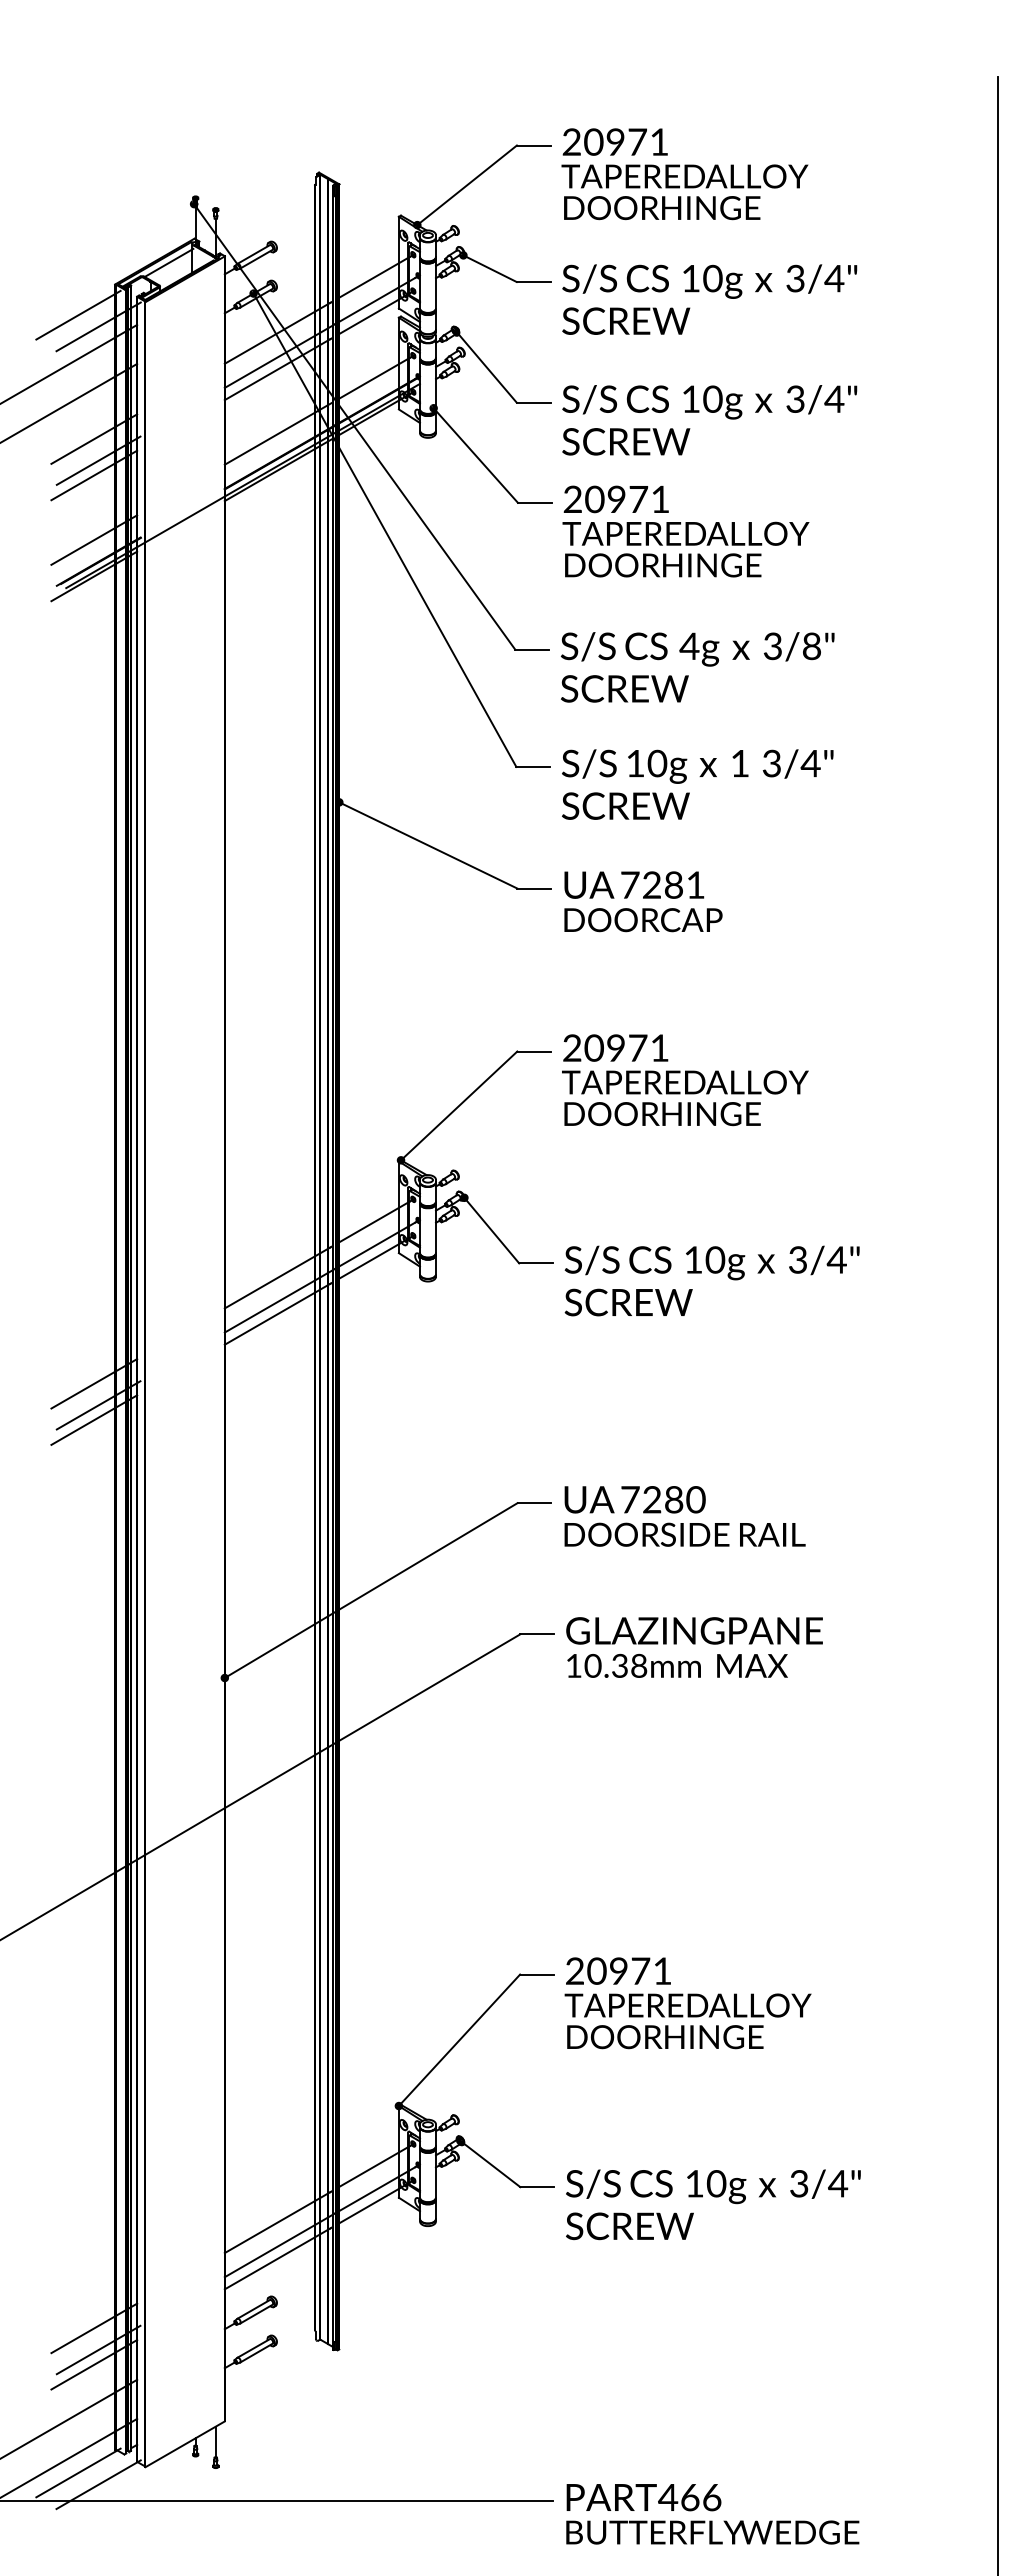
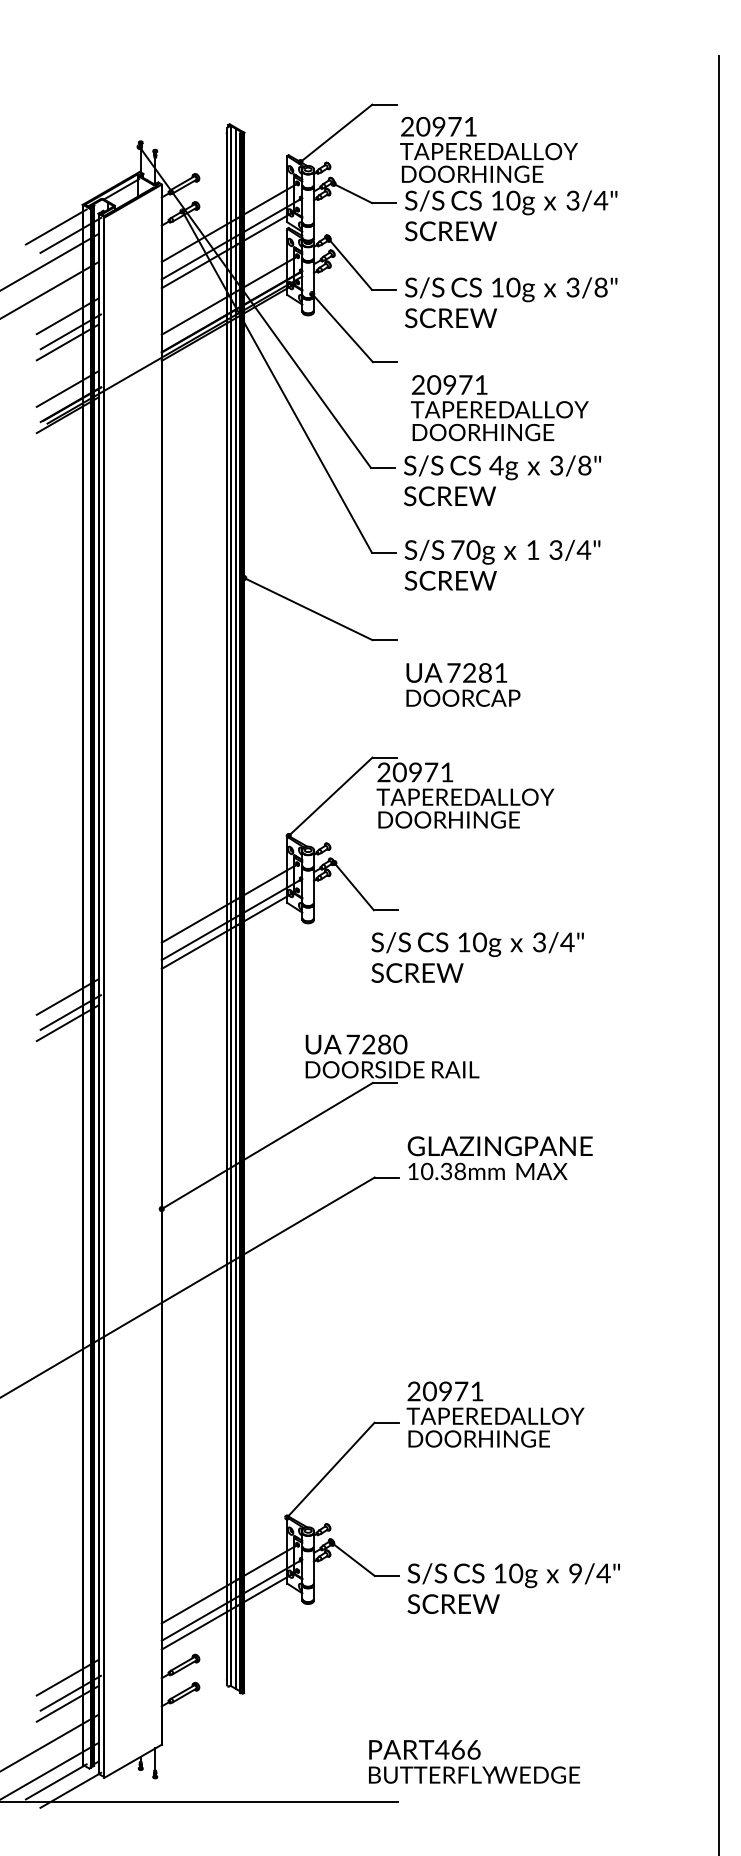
text: (684, 174) -> (488, 150), moved
text: (834, 398) -> (601, 287), 3/4" -> 3/8"
text: (685, 531) -> (499, 408), moved
text: (635, 763) -> (457, 550), 10g -> 70g
text: (643, 901) -> (463, 684), moved
text: (685, 1080) -> (465, 795), moved
text: (711, 1280) -> (477, 957), moved
text: (684, 1516) -> (392, 1056), moved
text: (694, 1647) -> (500, 1158), moved
text: (687, 2003) -> (495, 1414), moved
text: (799, 2183) -> (575, 1573), 3/4" -> 9/4"
text: (712, 2514) -> (474, 1762), moved

